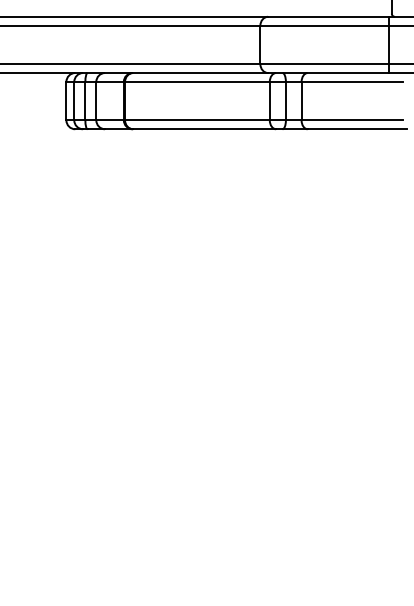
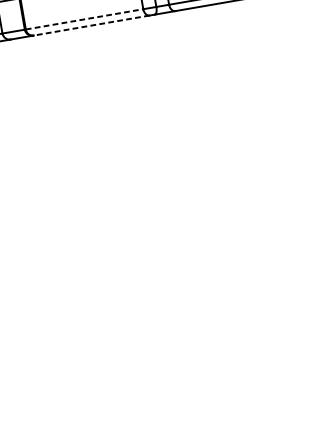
line: (197, 120) -> (84, 19), solid -> dashed
line: (204, 129) -> (91, 25), solid -> dashed

